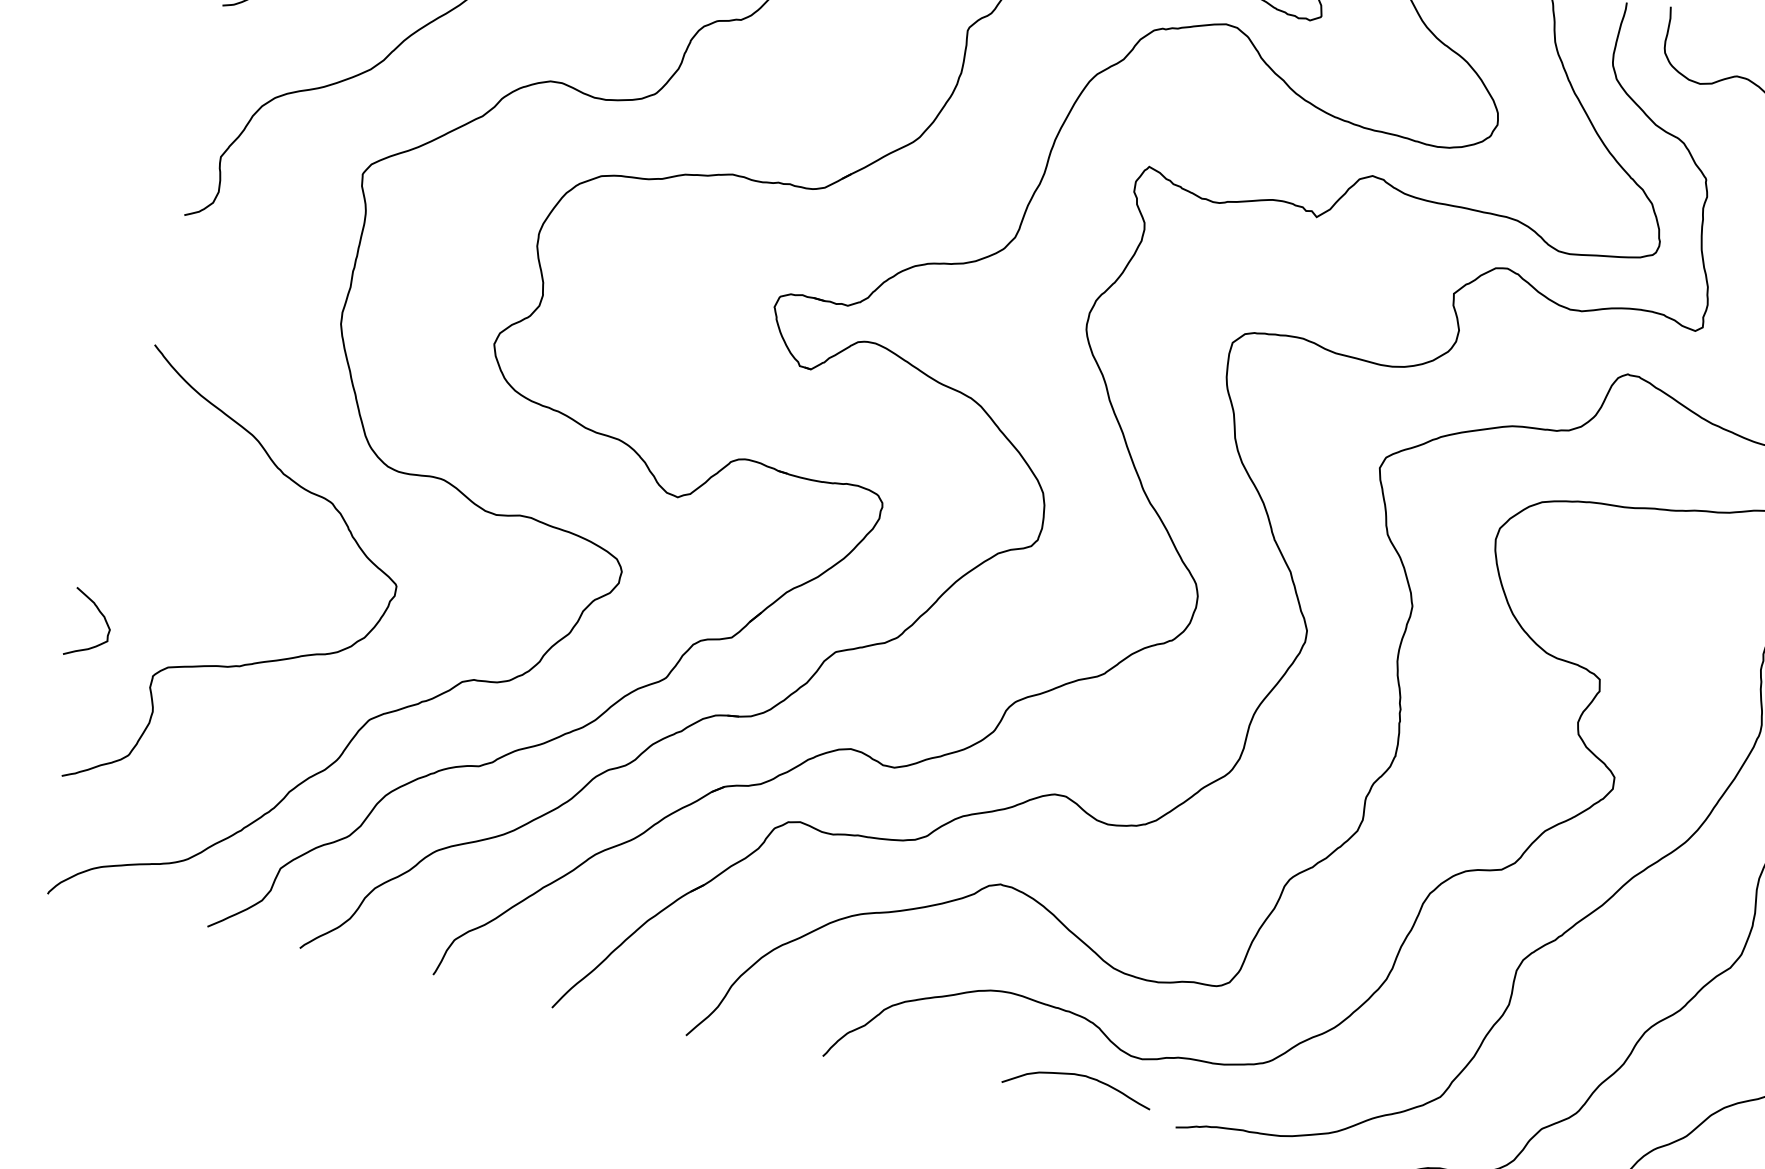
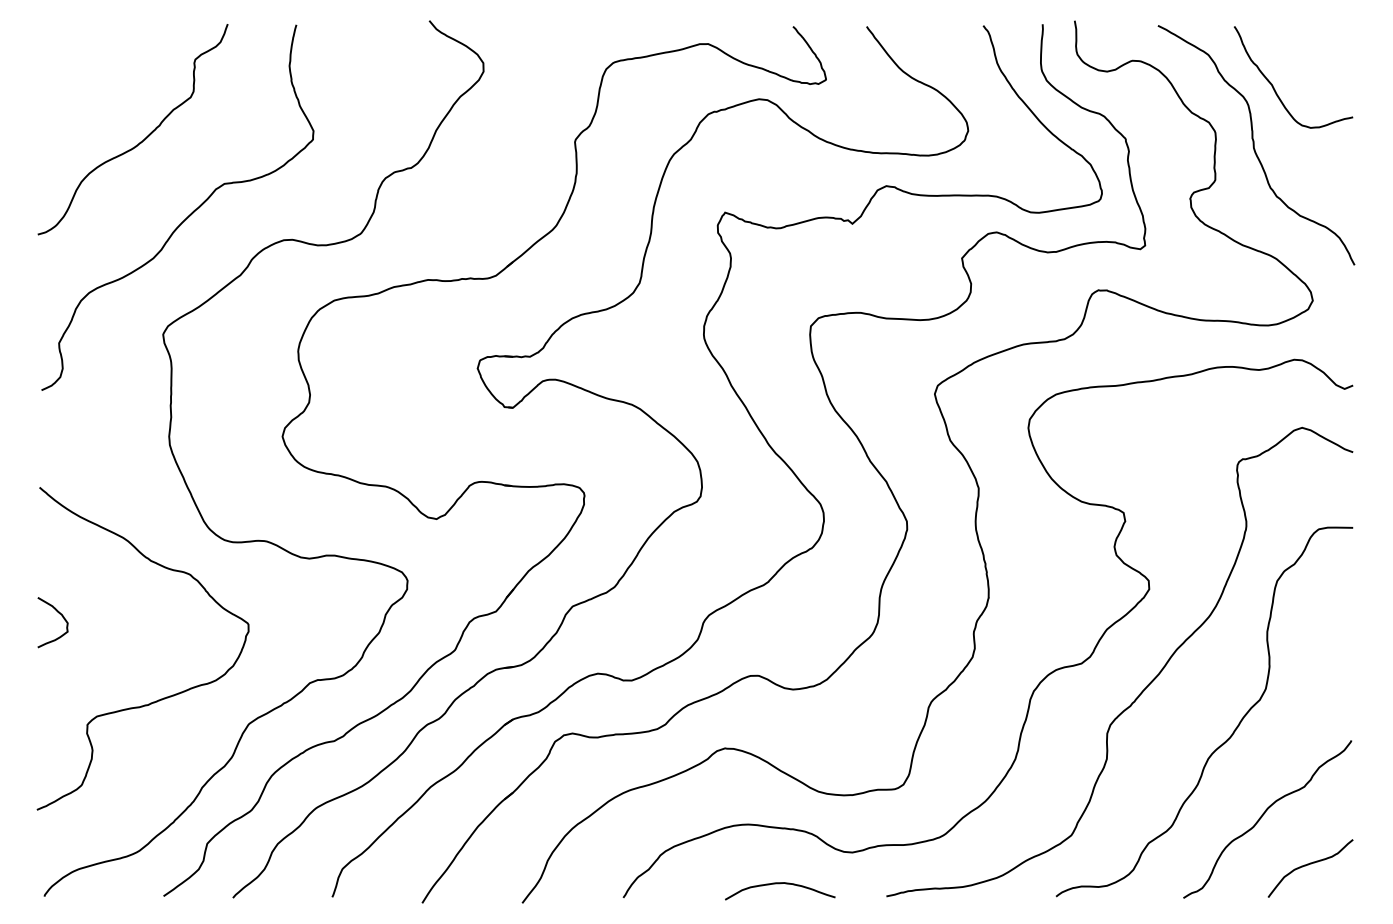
curve: (101, 615) -> (59, 614), moved
curve: (1080, 1077) -> (780, 884), moved

